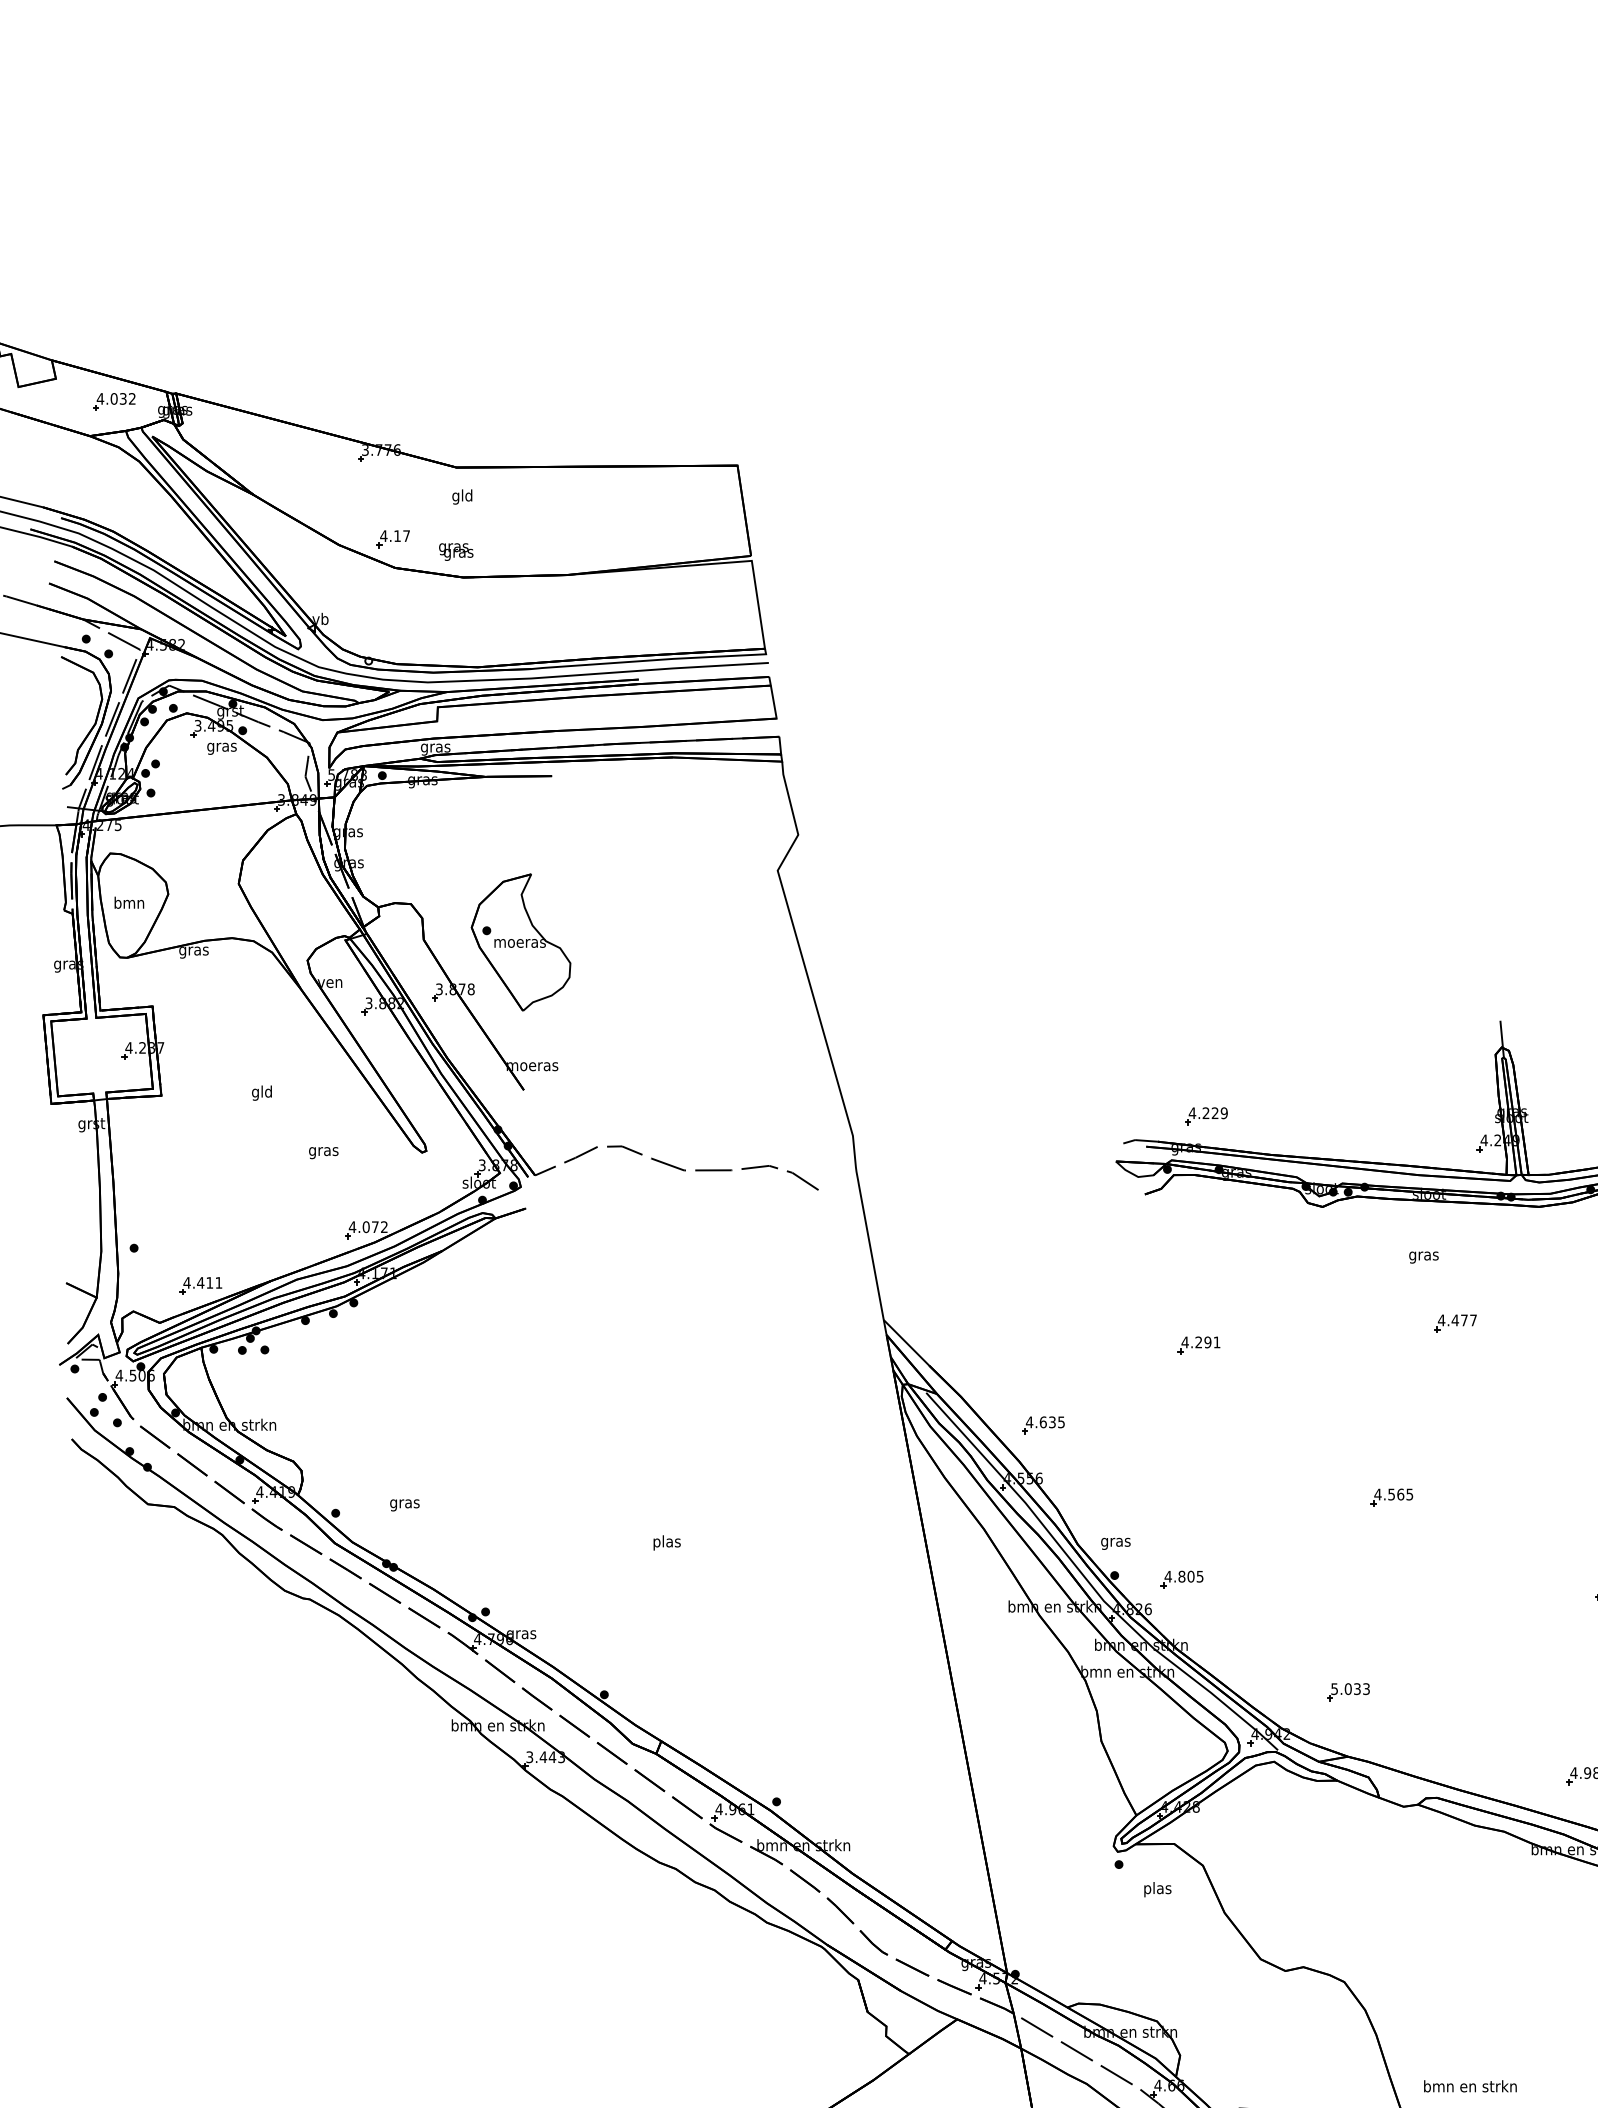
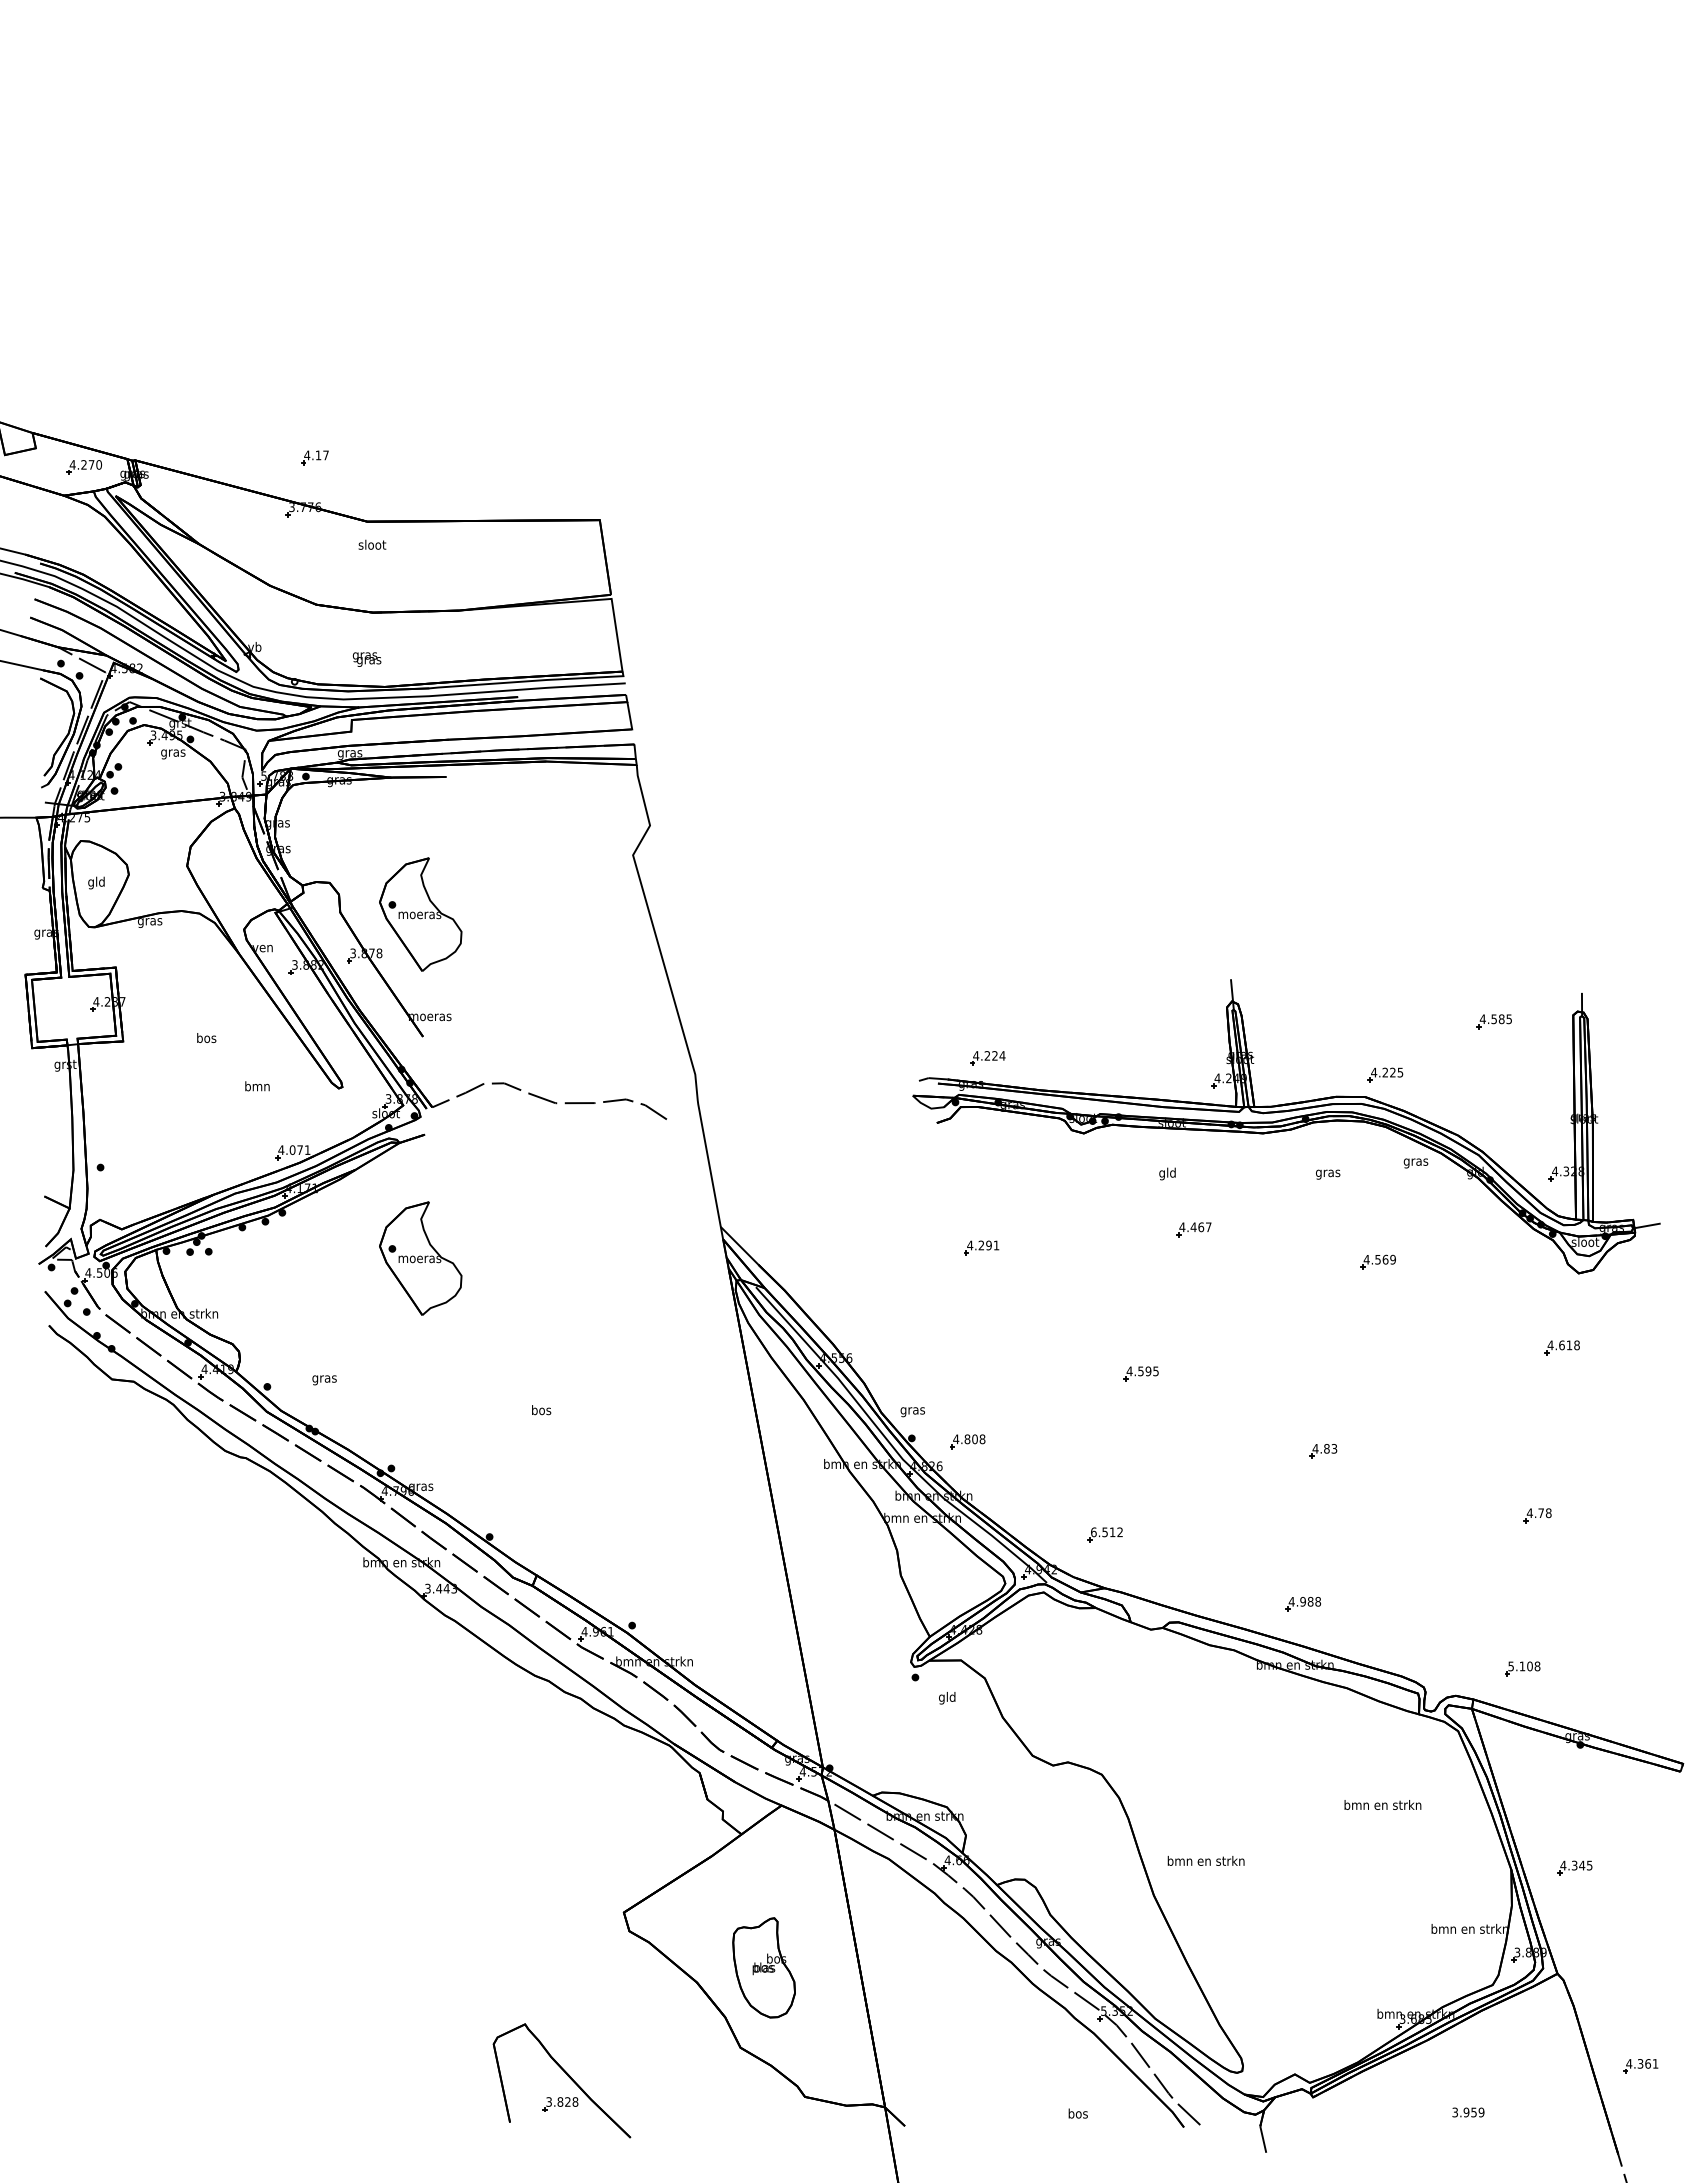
text: (123, 398) -> (91, 464), 4.032 -> 4.270
text: (462, 496) -> (372, 545), gld -> sloot
part: (392, 538) -> (314, 457), moved
text: (455, 551) -> (366, 659), moved
text: (129, 903) -> (96, 882), bmn -> gld
text: (262, 1093) -> (206, 1039), gld -> bos
text: (1224, 1112) -> (1002, 1055), 4.229 -> 4.224
text: (323, 1151) -> (257, 1087), gras -> bmn
text: (384, 1226) -> (307, 1149), 4.072 -> 4.071
text: (1423, 1255) -> (1167, 1173), gras -> gld
part: (200, 1285) -> (155, 1198), removed
text: (1464, 1320) -> (1201, 1227), 4.477 -> 4.467
part: (520, 1358) -> (420, 1258), added
part: (1042, 1424) -> (852, 1313), removed
text: (1400, 1494) -> (1148, 1371), 4.565 -> 4.595
text: (667, 1543) -> (541, 1411), plas -> bos
text: (1200, 1576) -> (982, 1439), 4.805 -> 4.808
text: (1349, 1689) -> (1106, 1532), 5.033 -> 6.512
text: (1157, 1888) -> (947, 1697), plas -> gld

